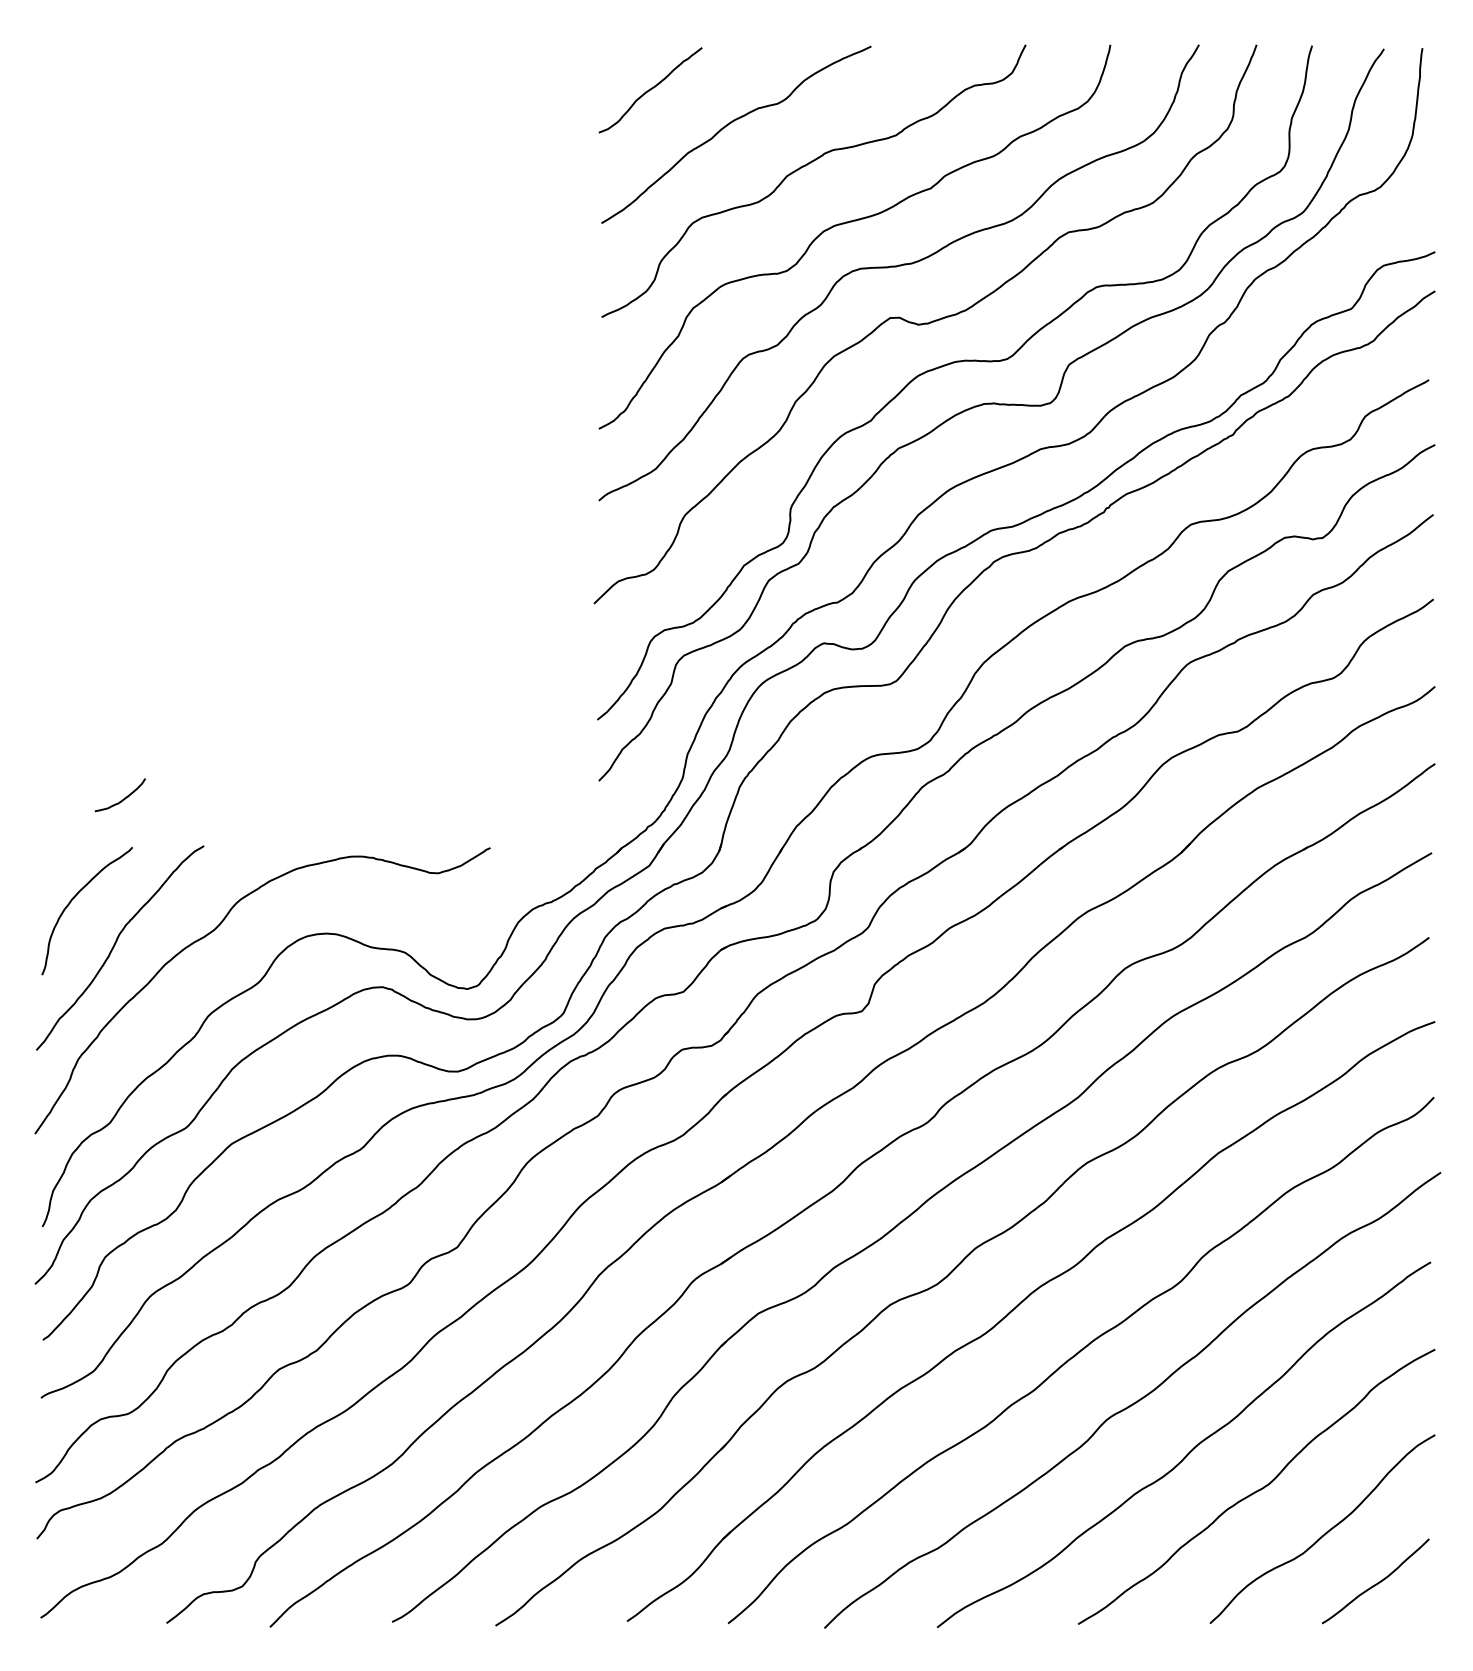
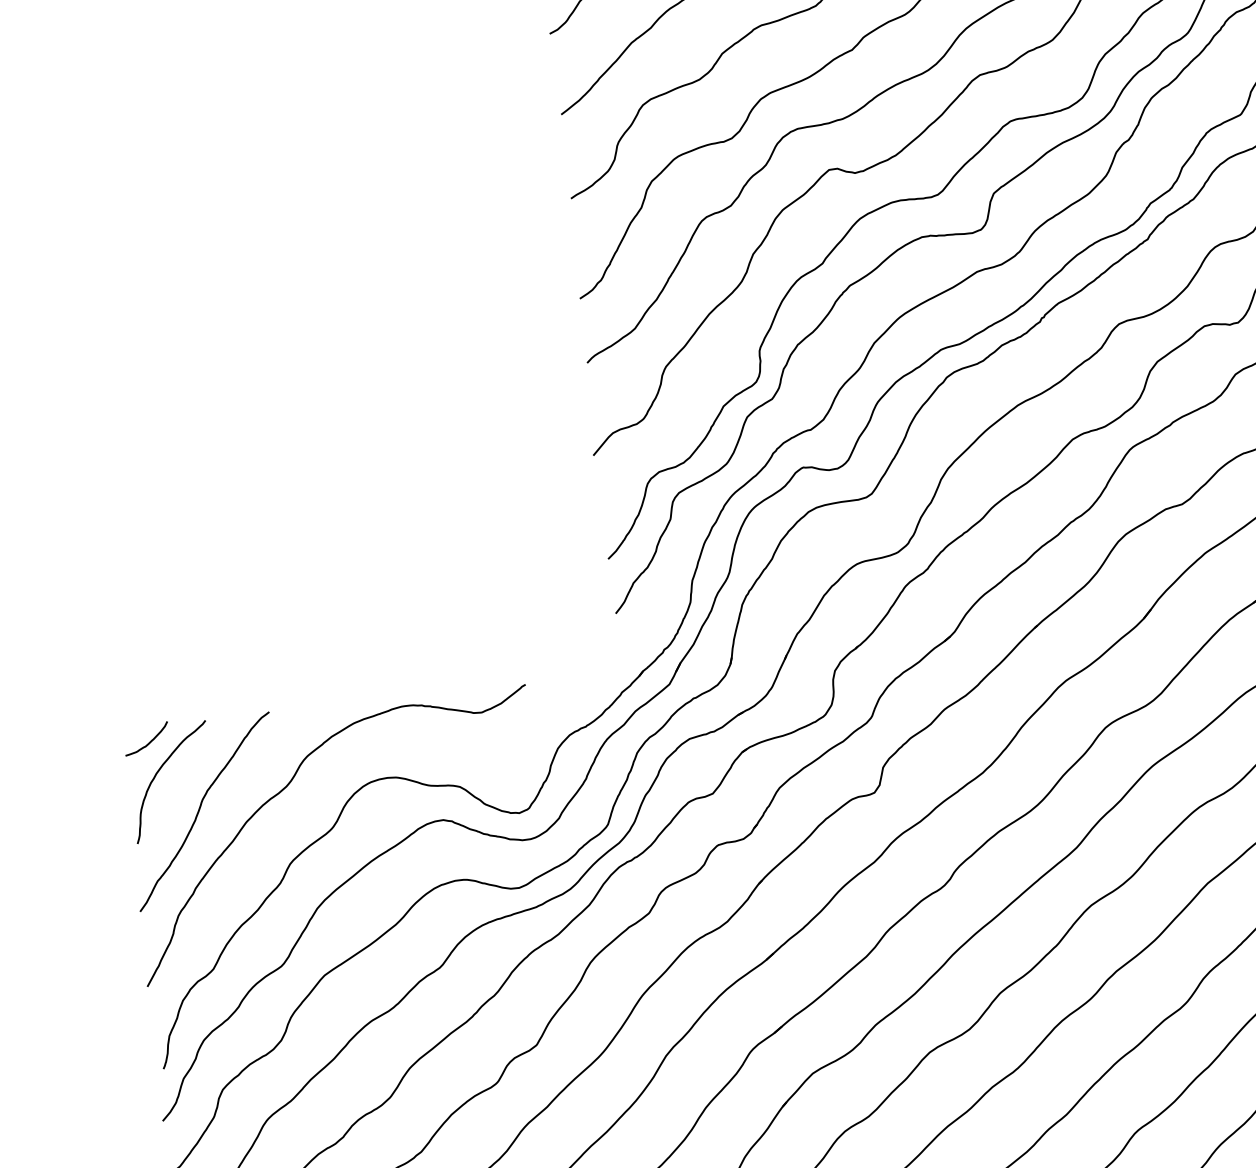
curve: (123, 798) -> (149, 741), moved

